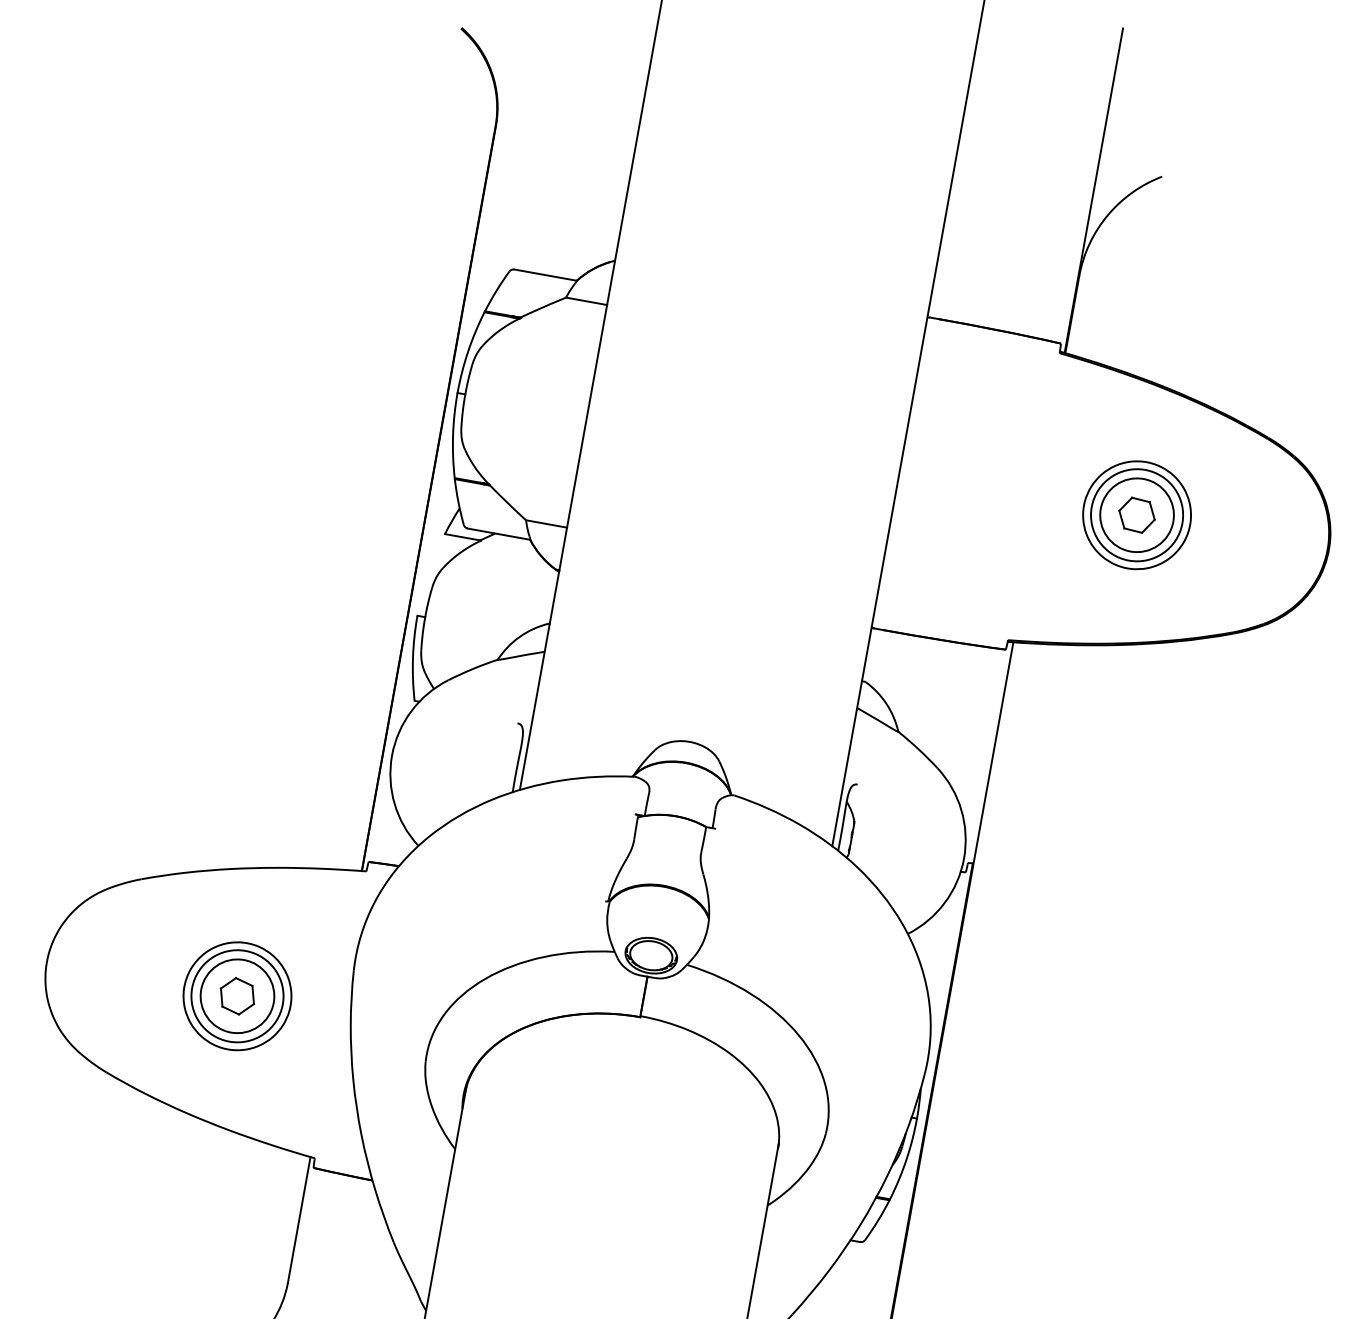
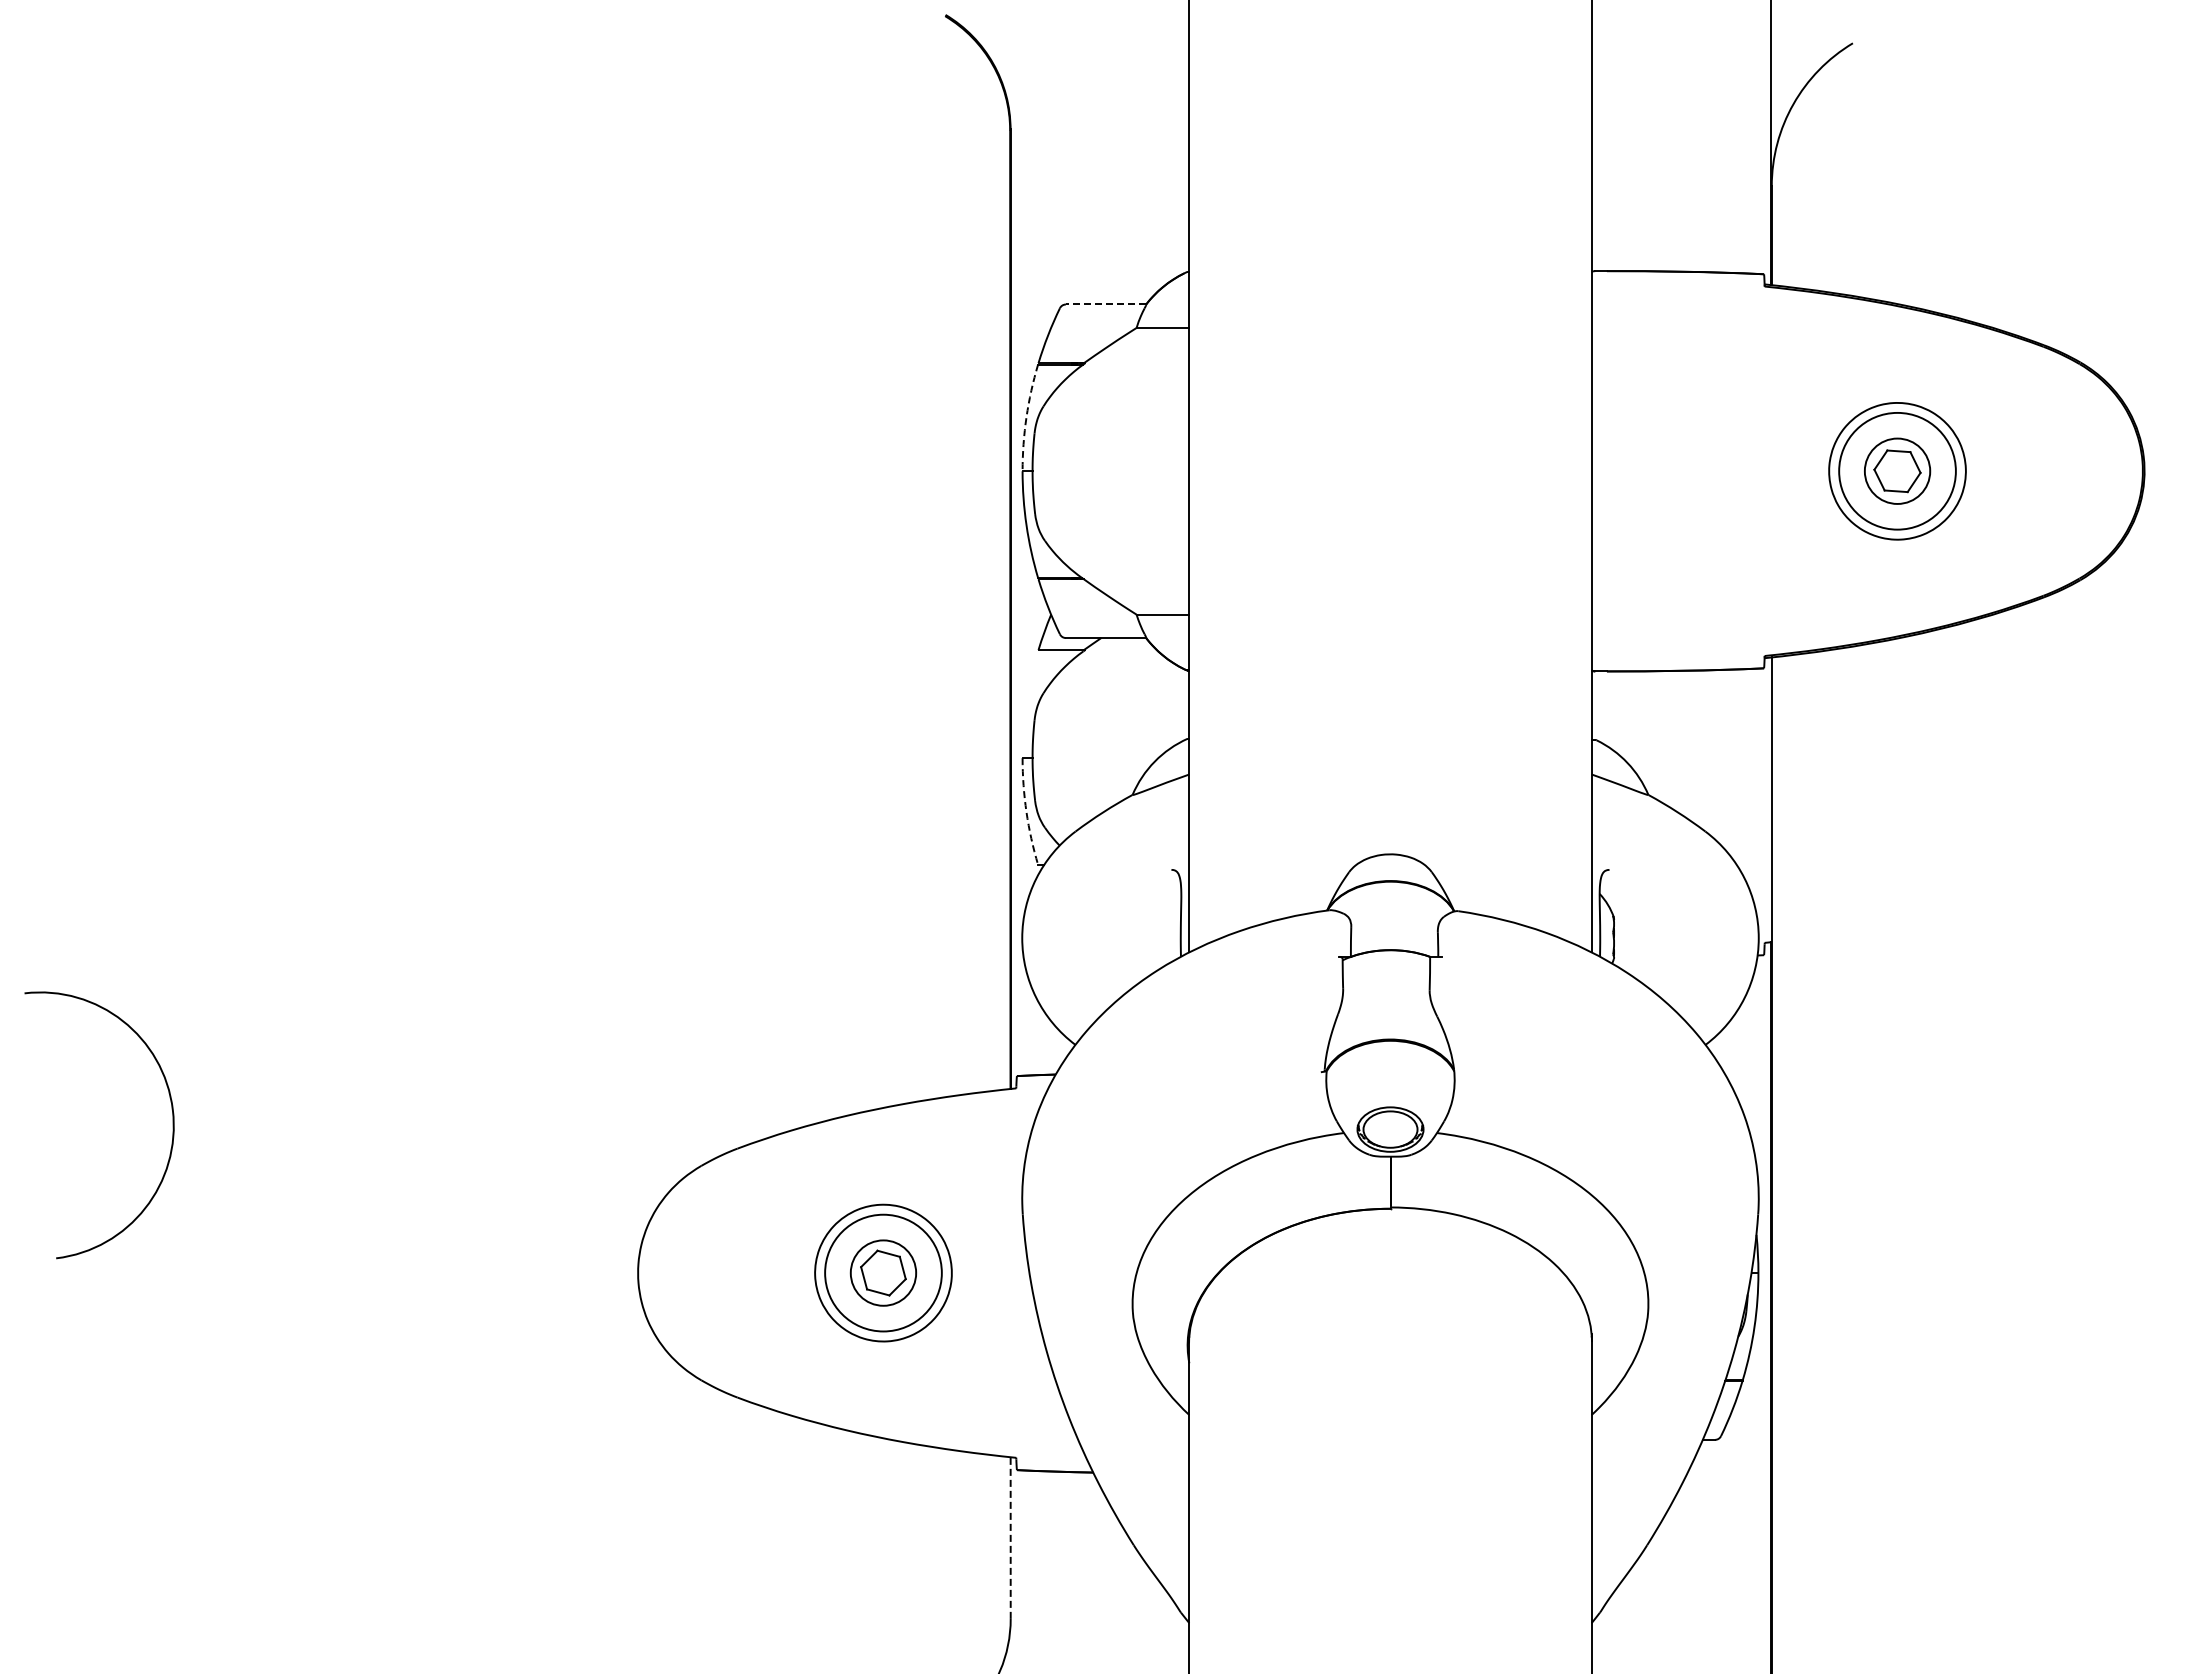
line: (545, 275) -> (1105, 304), solid -> dashed
arc: (468, 351) -> (1026, 417), solid -> dashed
circle: (1137, 514) -> (1897, 470), size x0.7
arc: (412, 658) -> (1026, 812), solid -> dashed
circle: (237, 995) -> (883, 1272), size x0.7
line: (299, 1220) -> (1010, 1538), solid -> dashed

